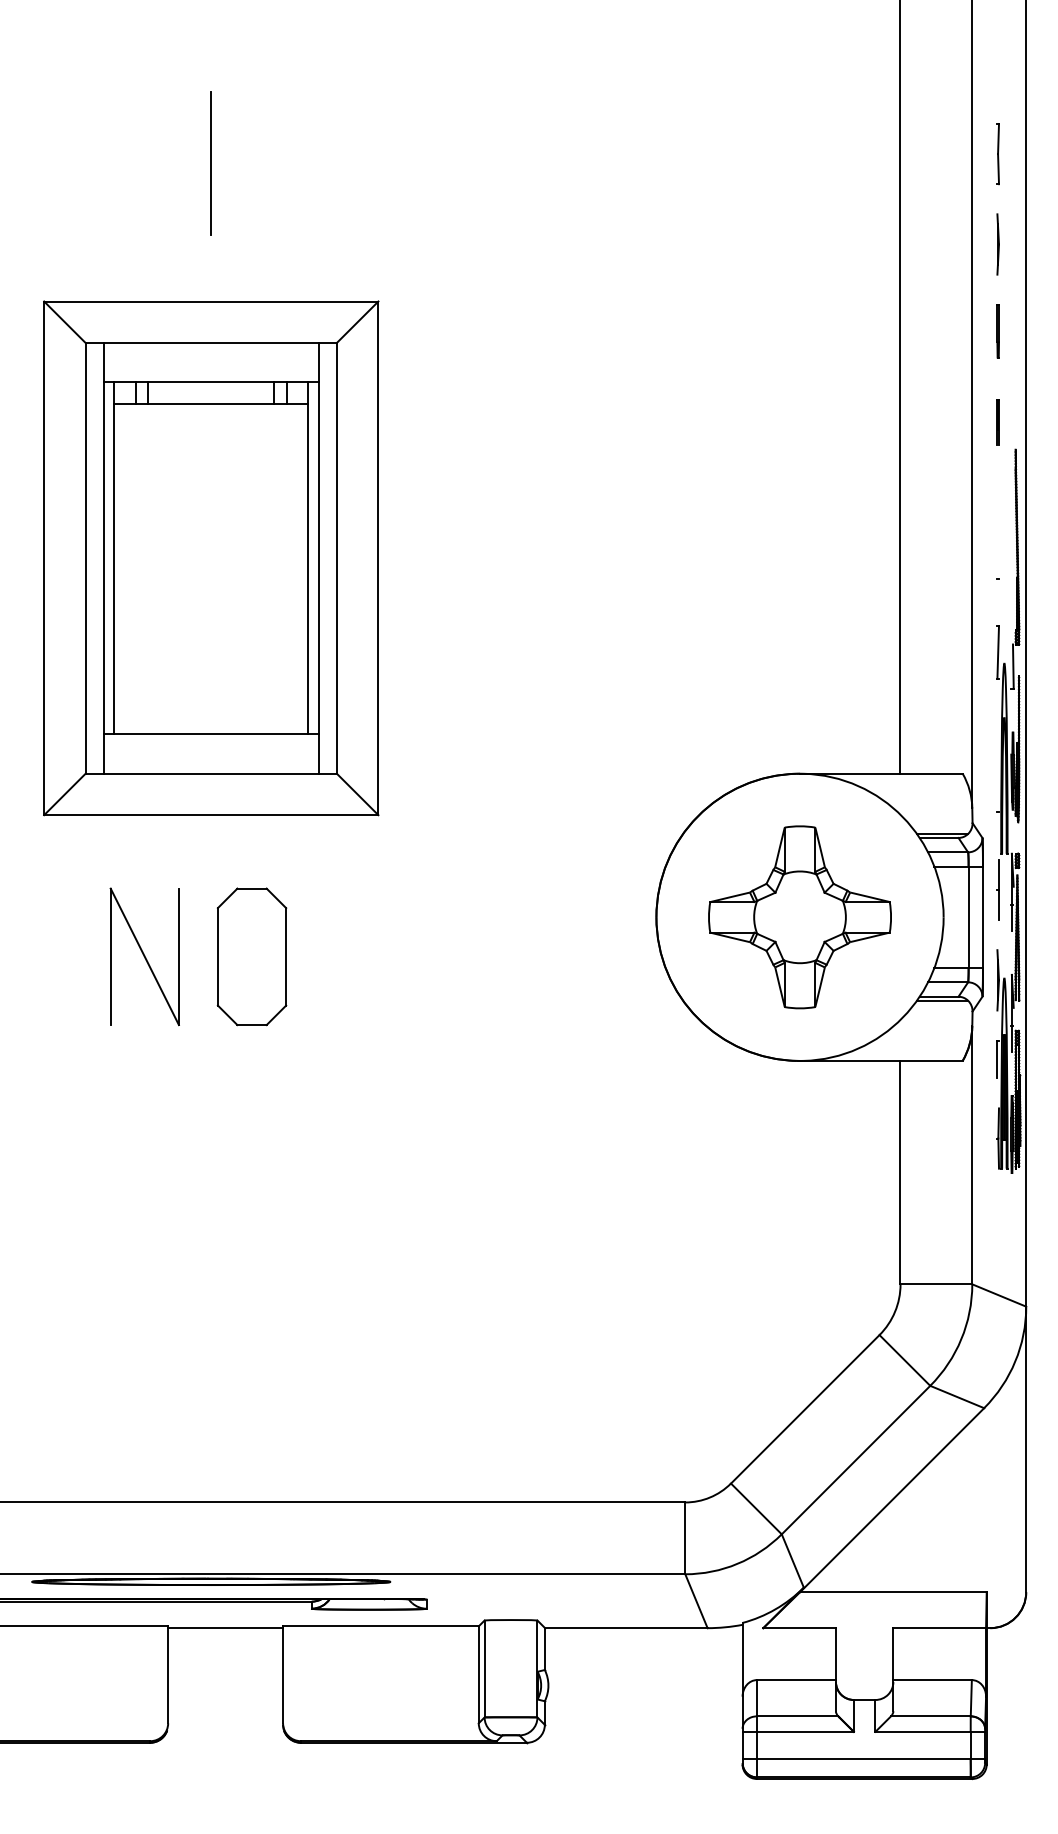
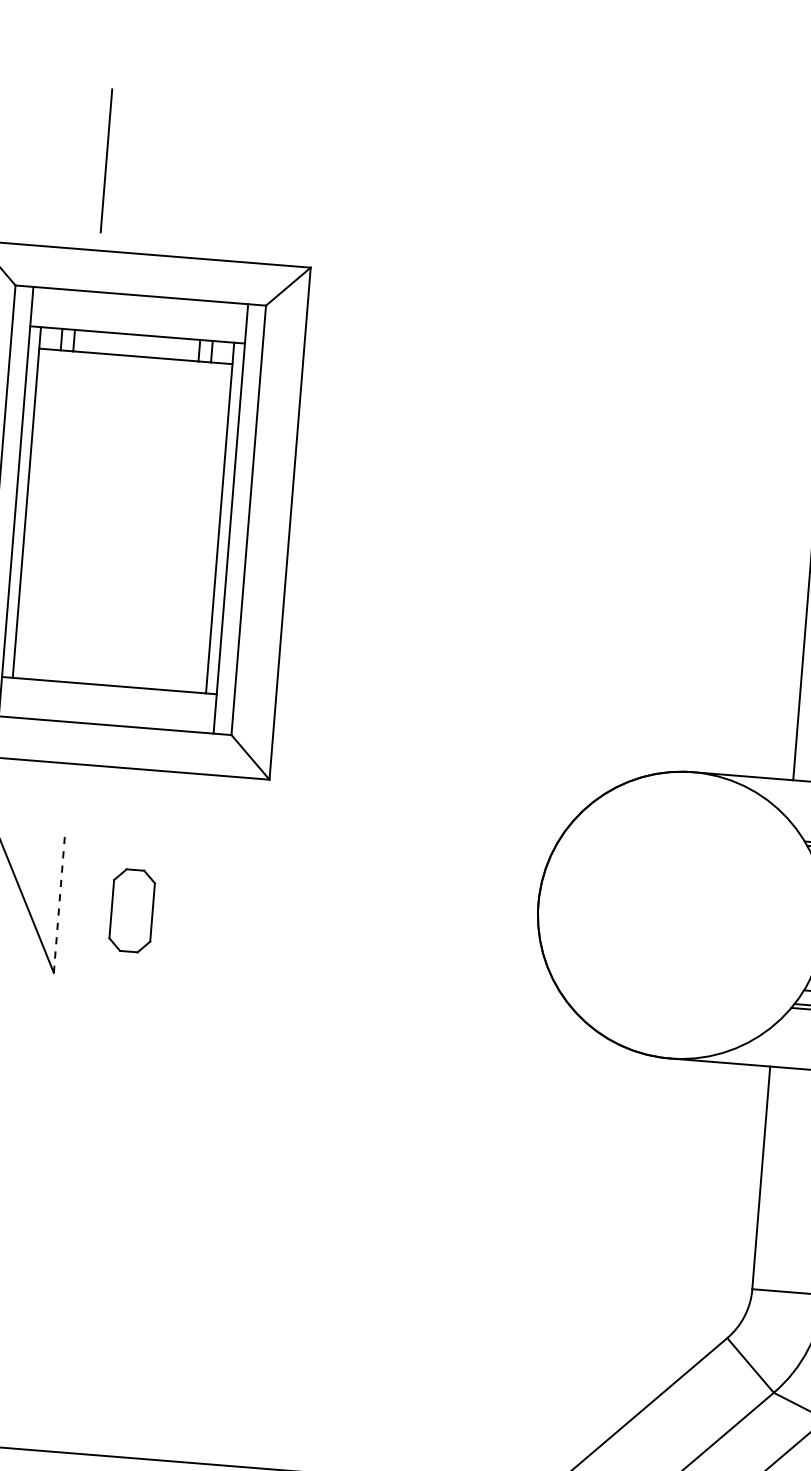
line: (210, 163) -> (105, 160), moved
part: (799, 917) -> (681, 915), removed
line: (178, 956) -> (58, 904), solid -> dashed
part: (251, 956) -> (131, 910), size x0.6

